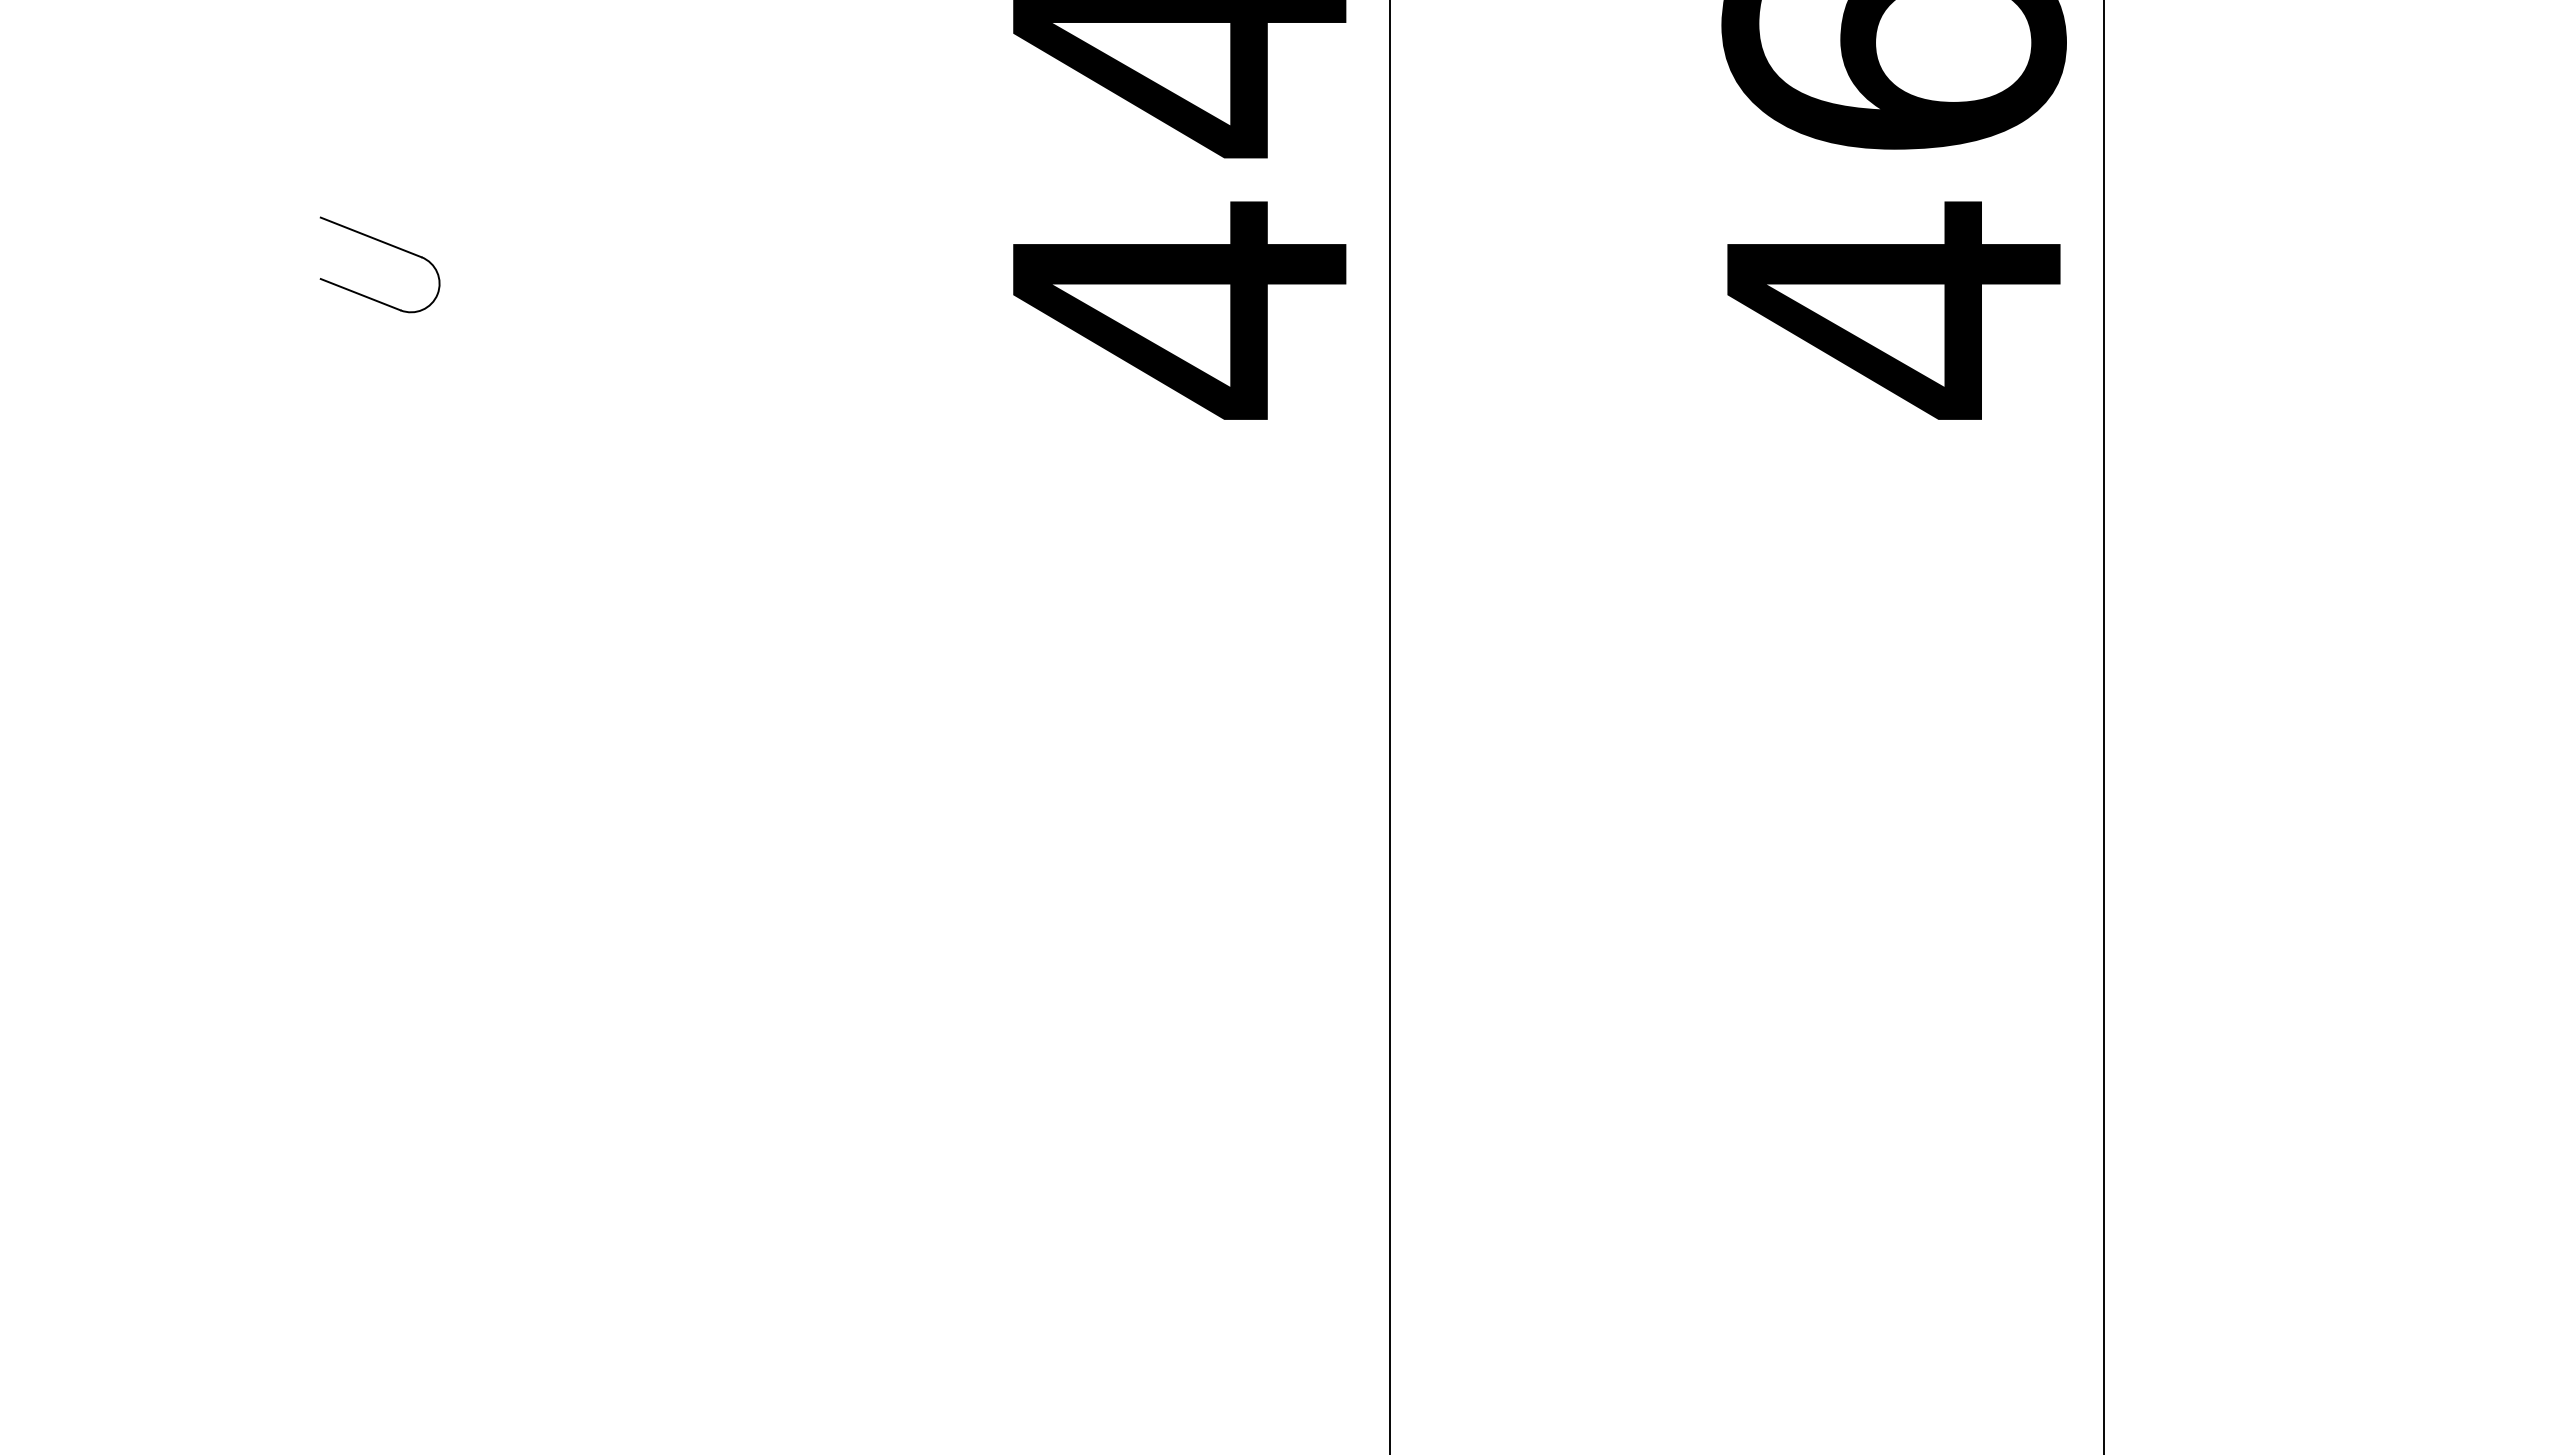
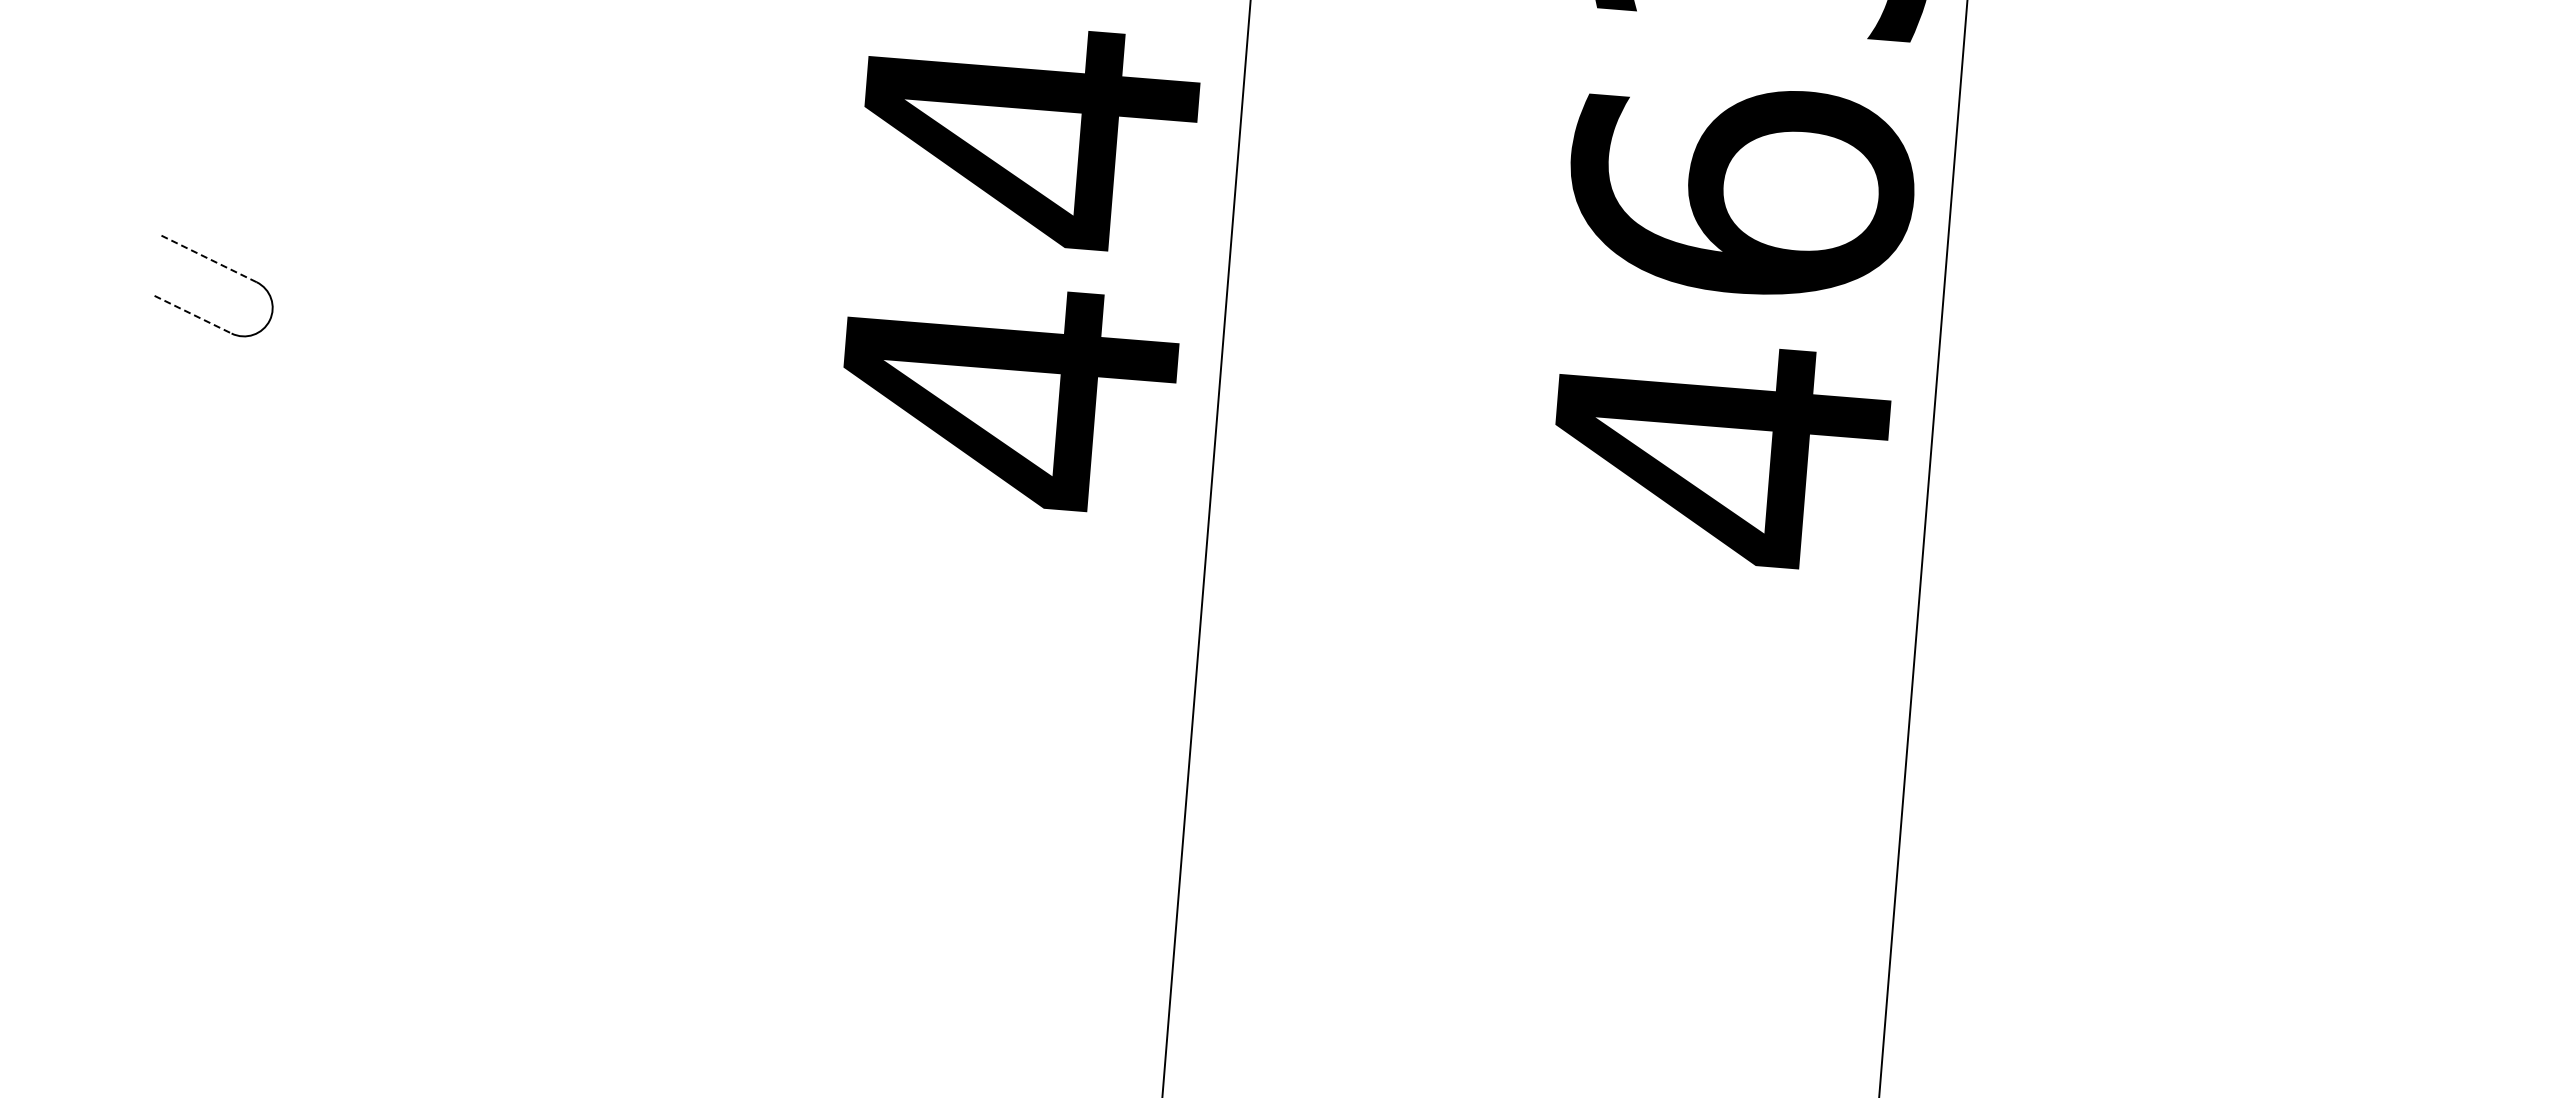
line: (370, 237) -> (207, 258), solid -> dashed
line: (360, 294) -> (192, 314), solid -> dashed

